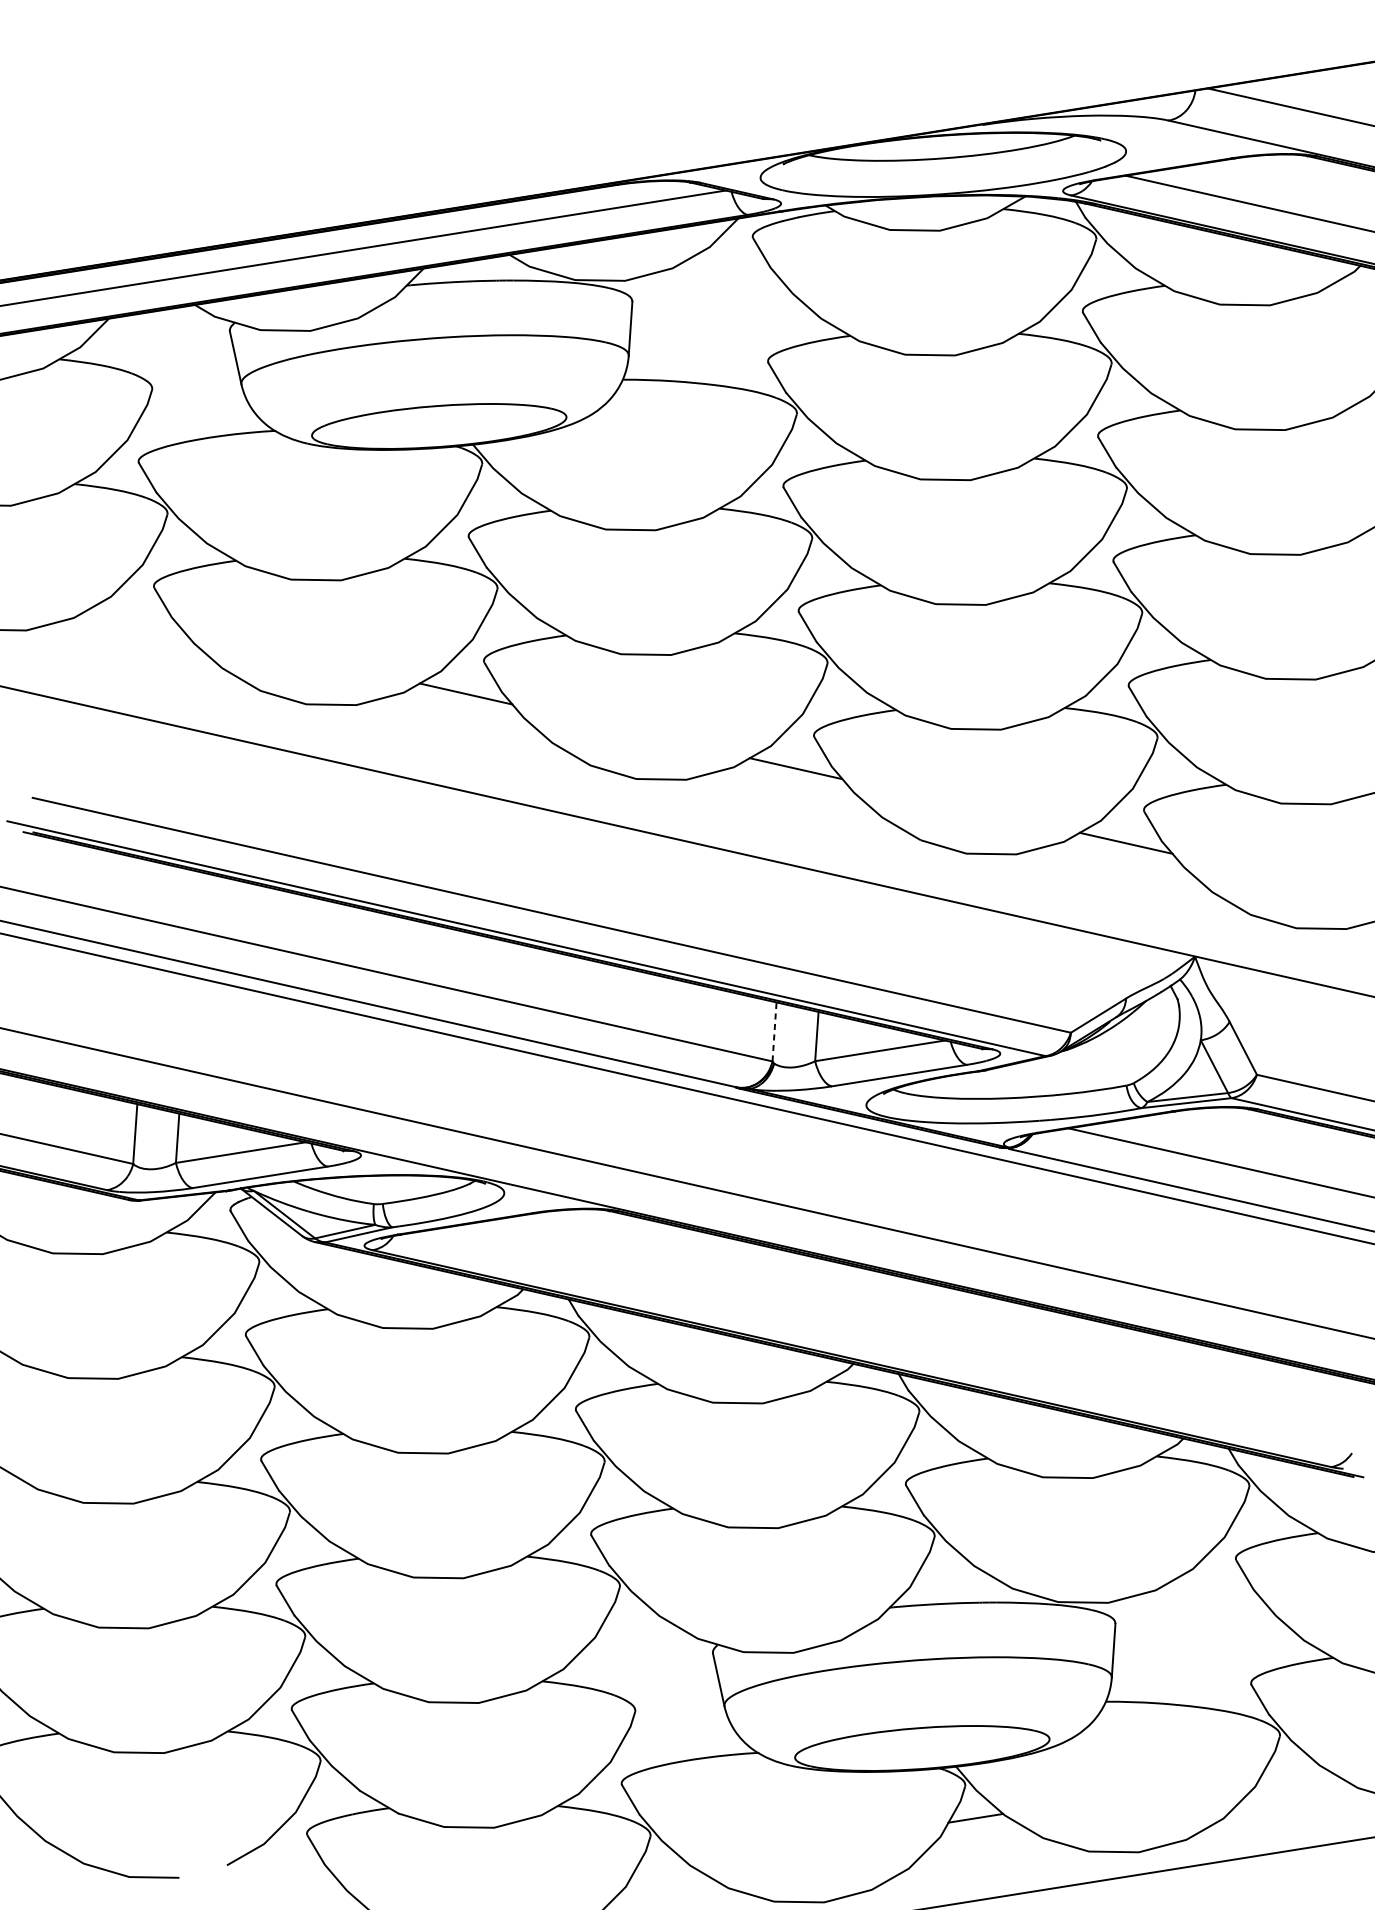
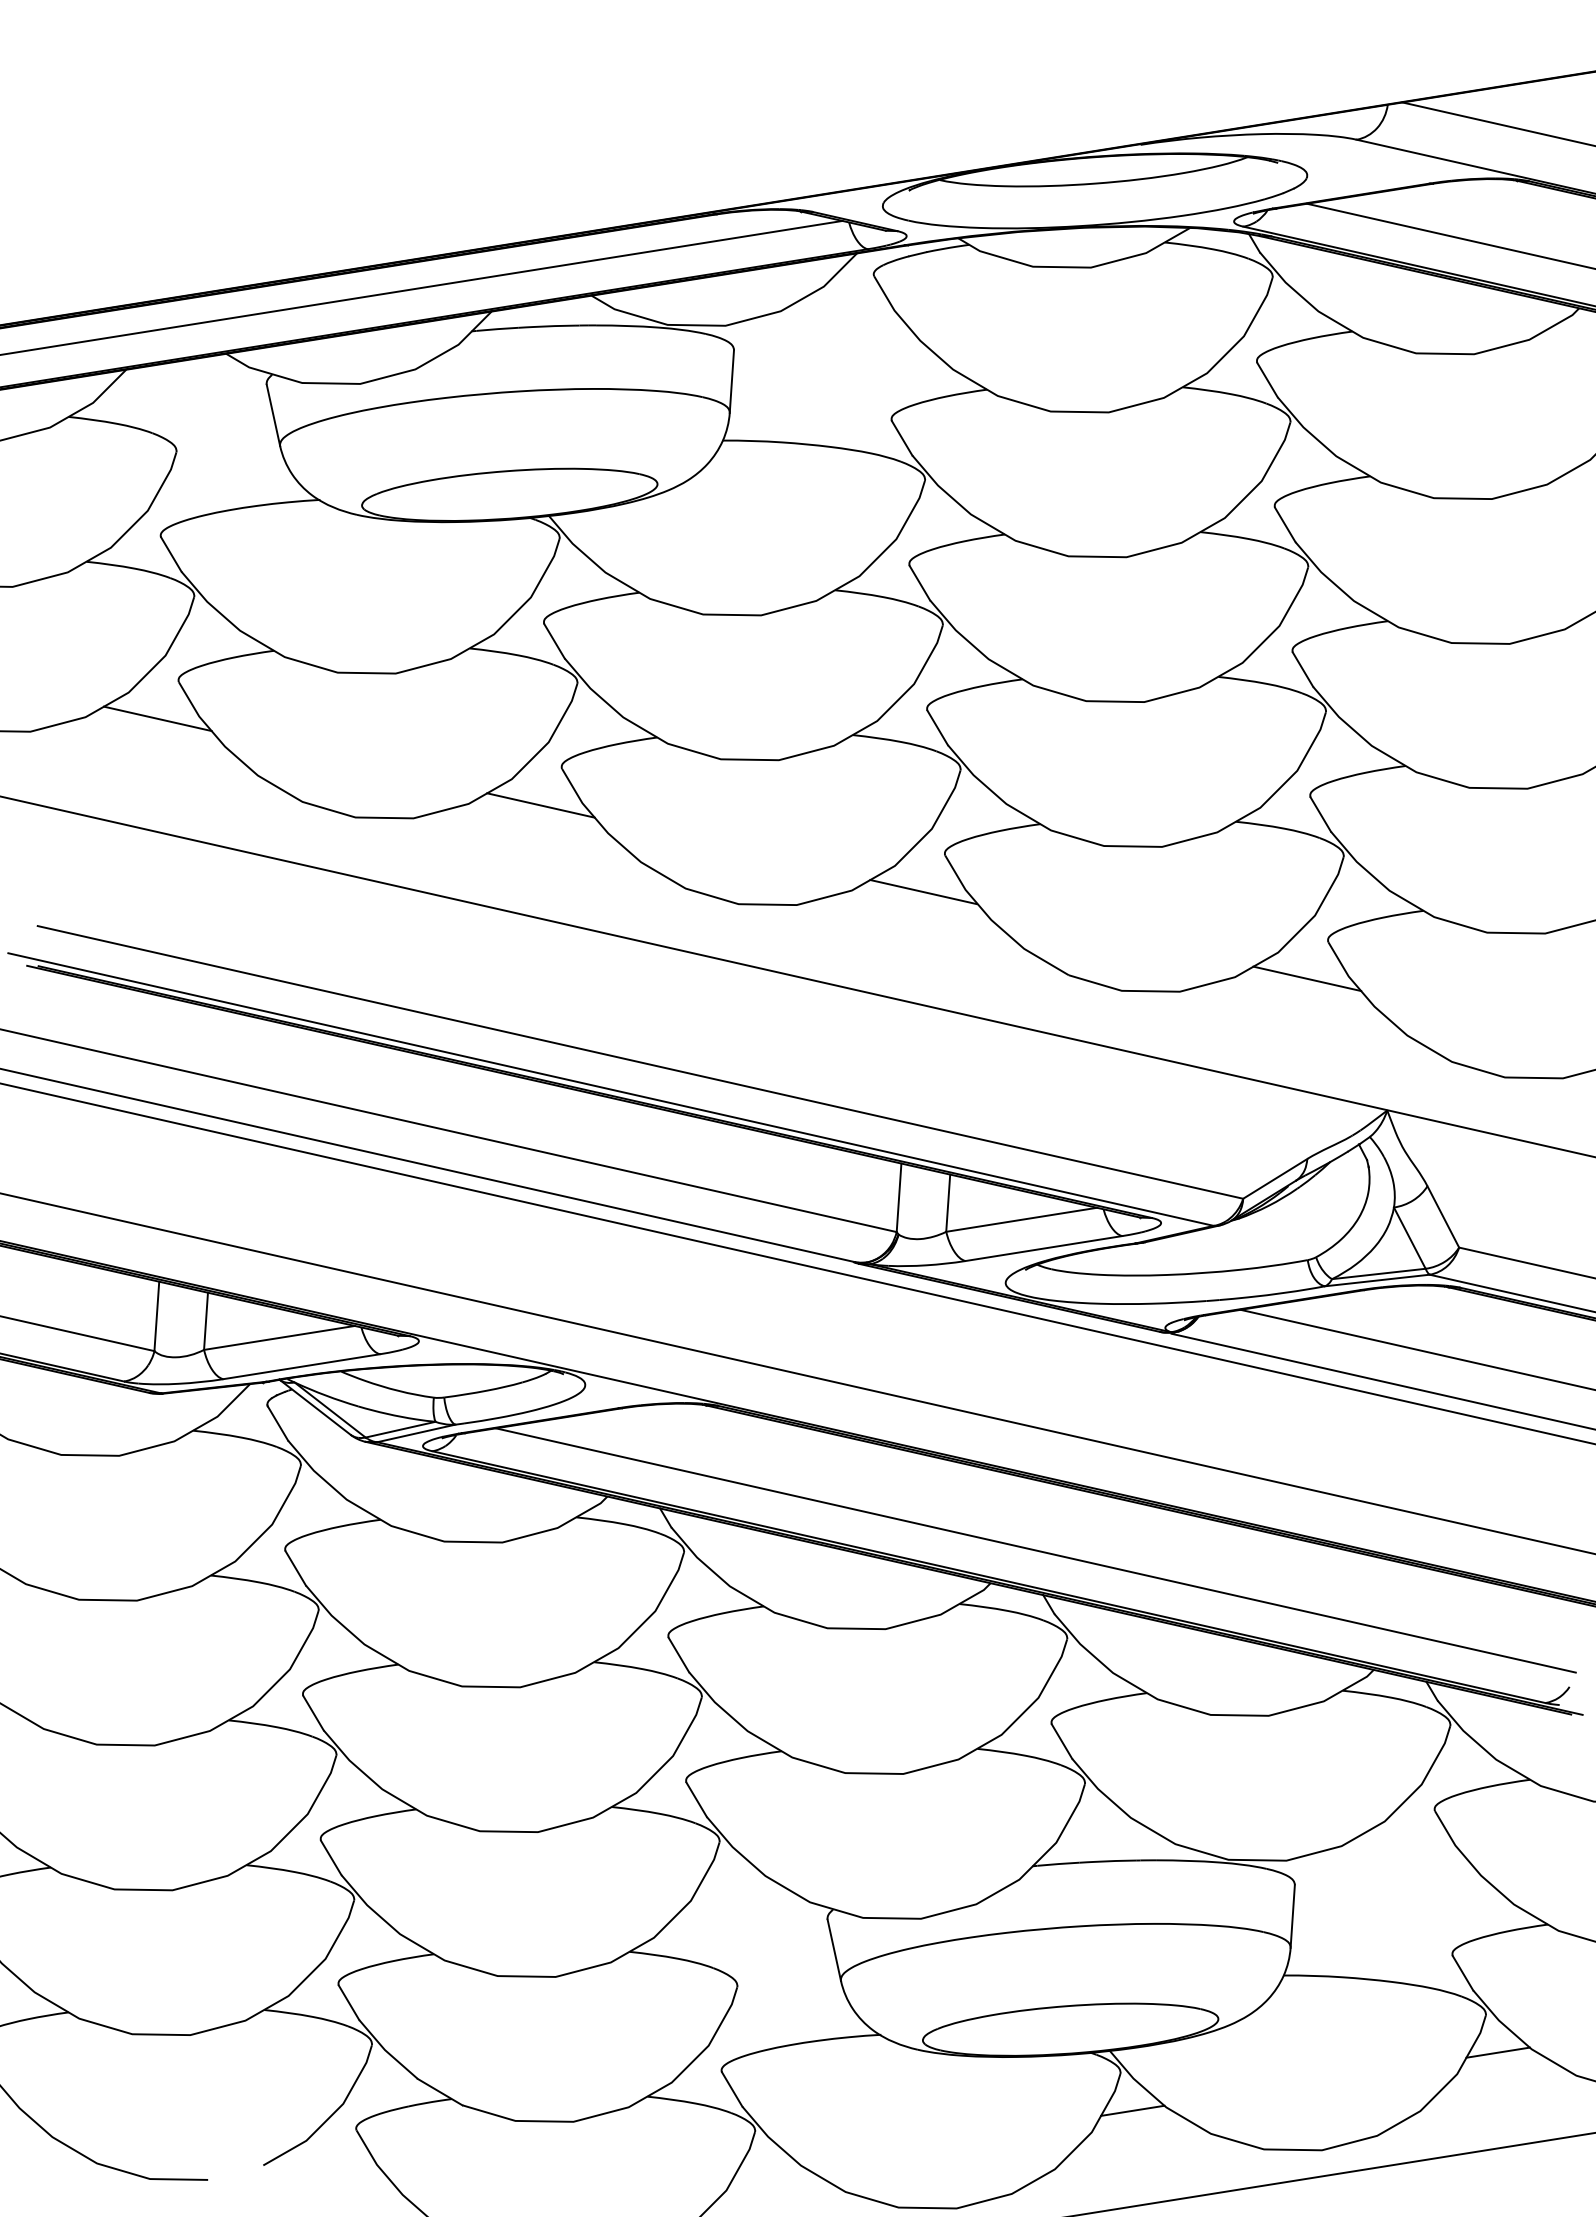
line: (135, 619) -> (157, 718), added
line: (774, 1031) -> (899, 1197), dashed -> solid
line: (892, 1335) -> (1035, 1550), added
line: (1289, 1768) -> (1497, 2052), added

